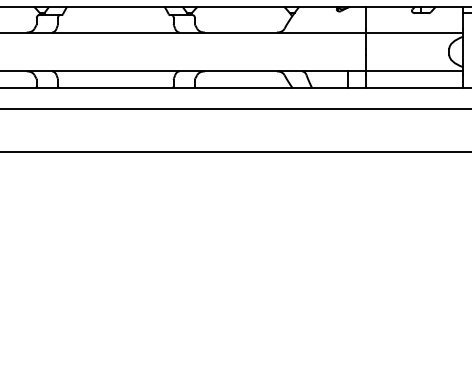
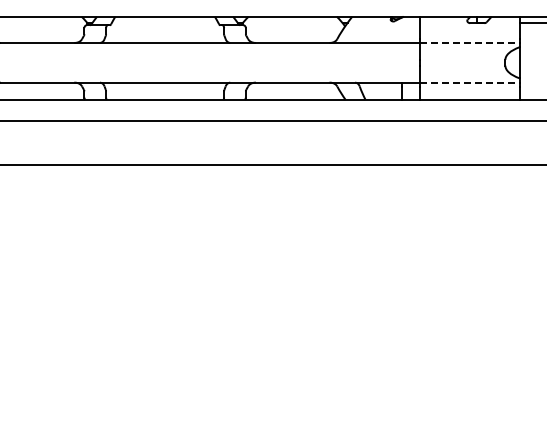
line: (414, 32) -> (469, 42), solid -> dashed
line: (414, 71) -> (469, 82), solid -> dashed

